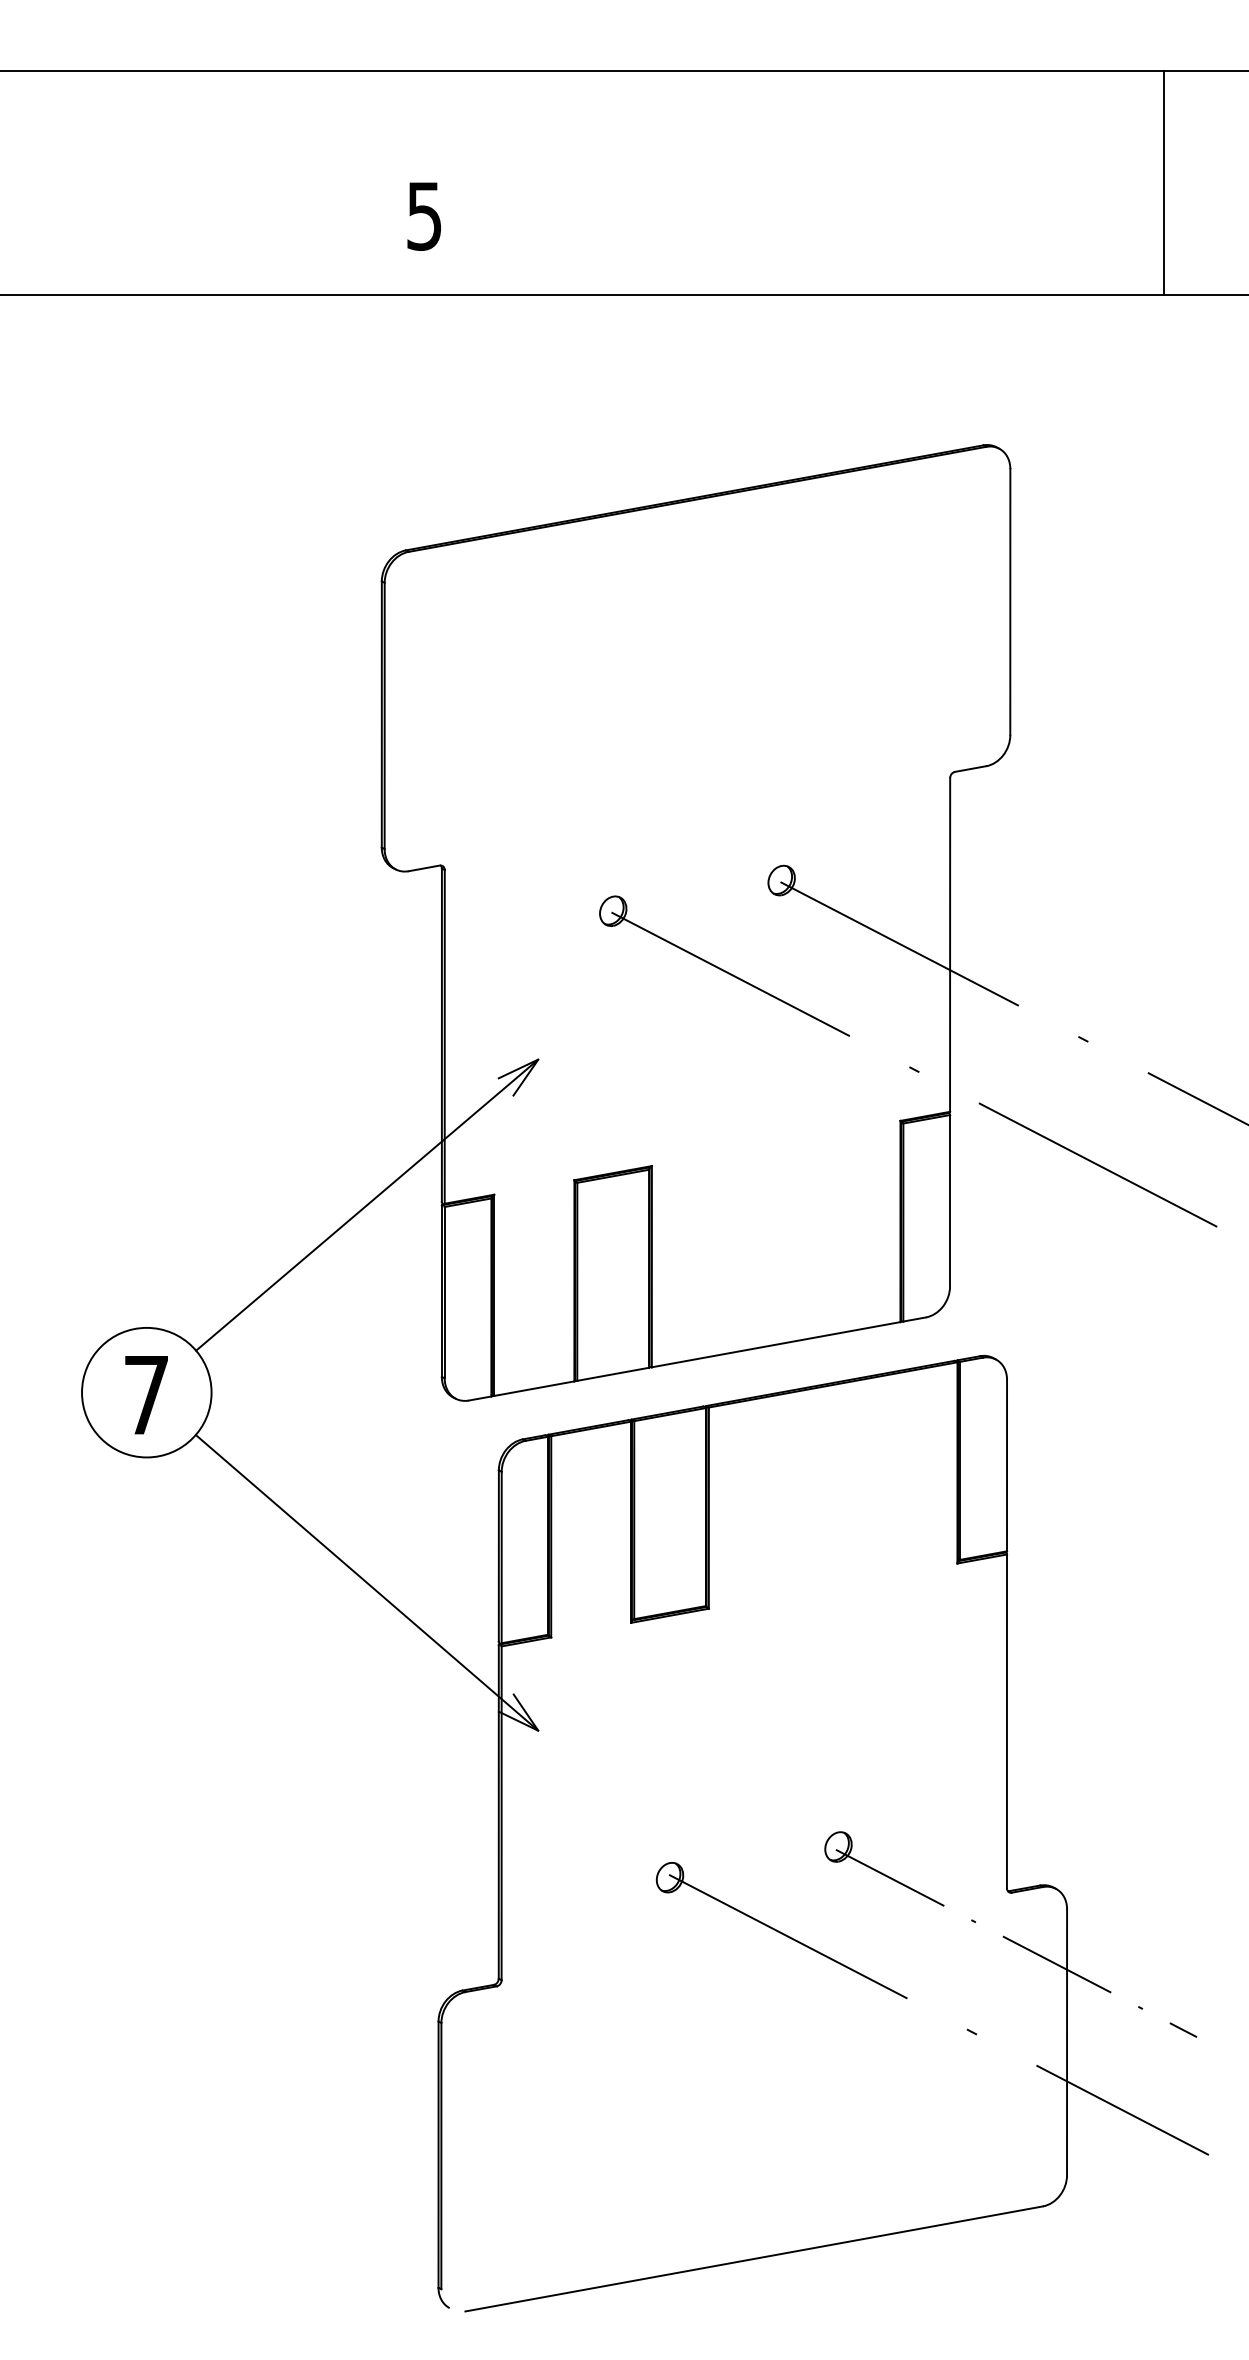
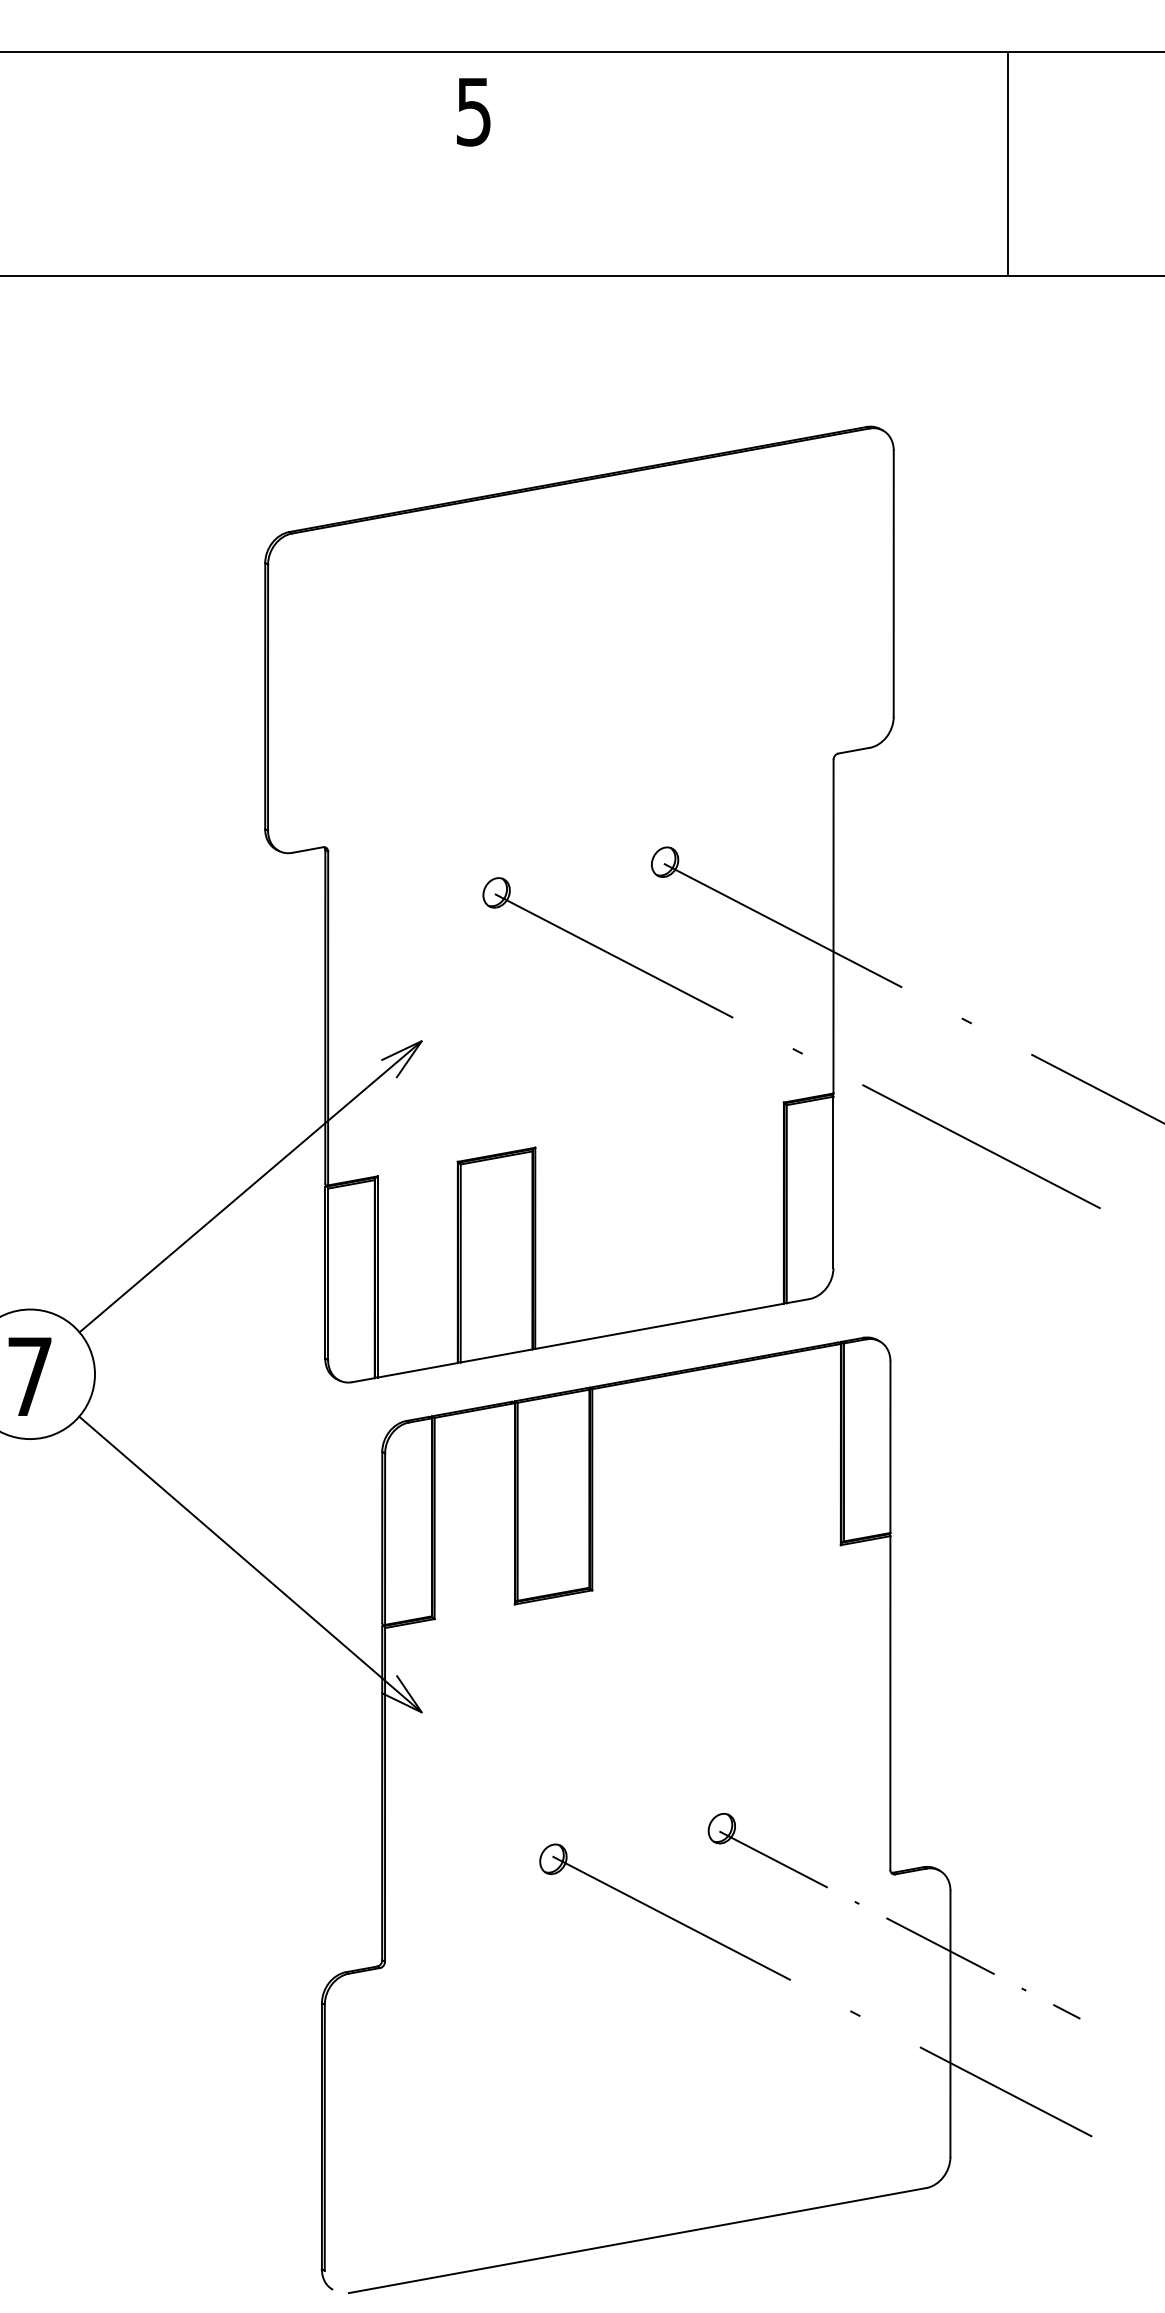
line: (1163, 182) -> (1007, 164), moved
text: (423, 216) -> (472, 112), moved

